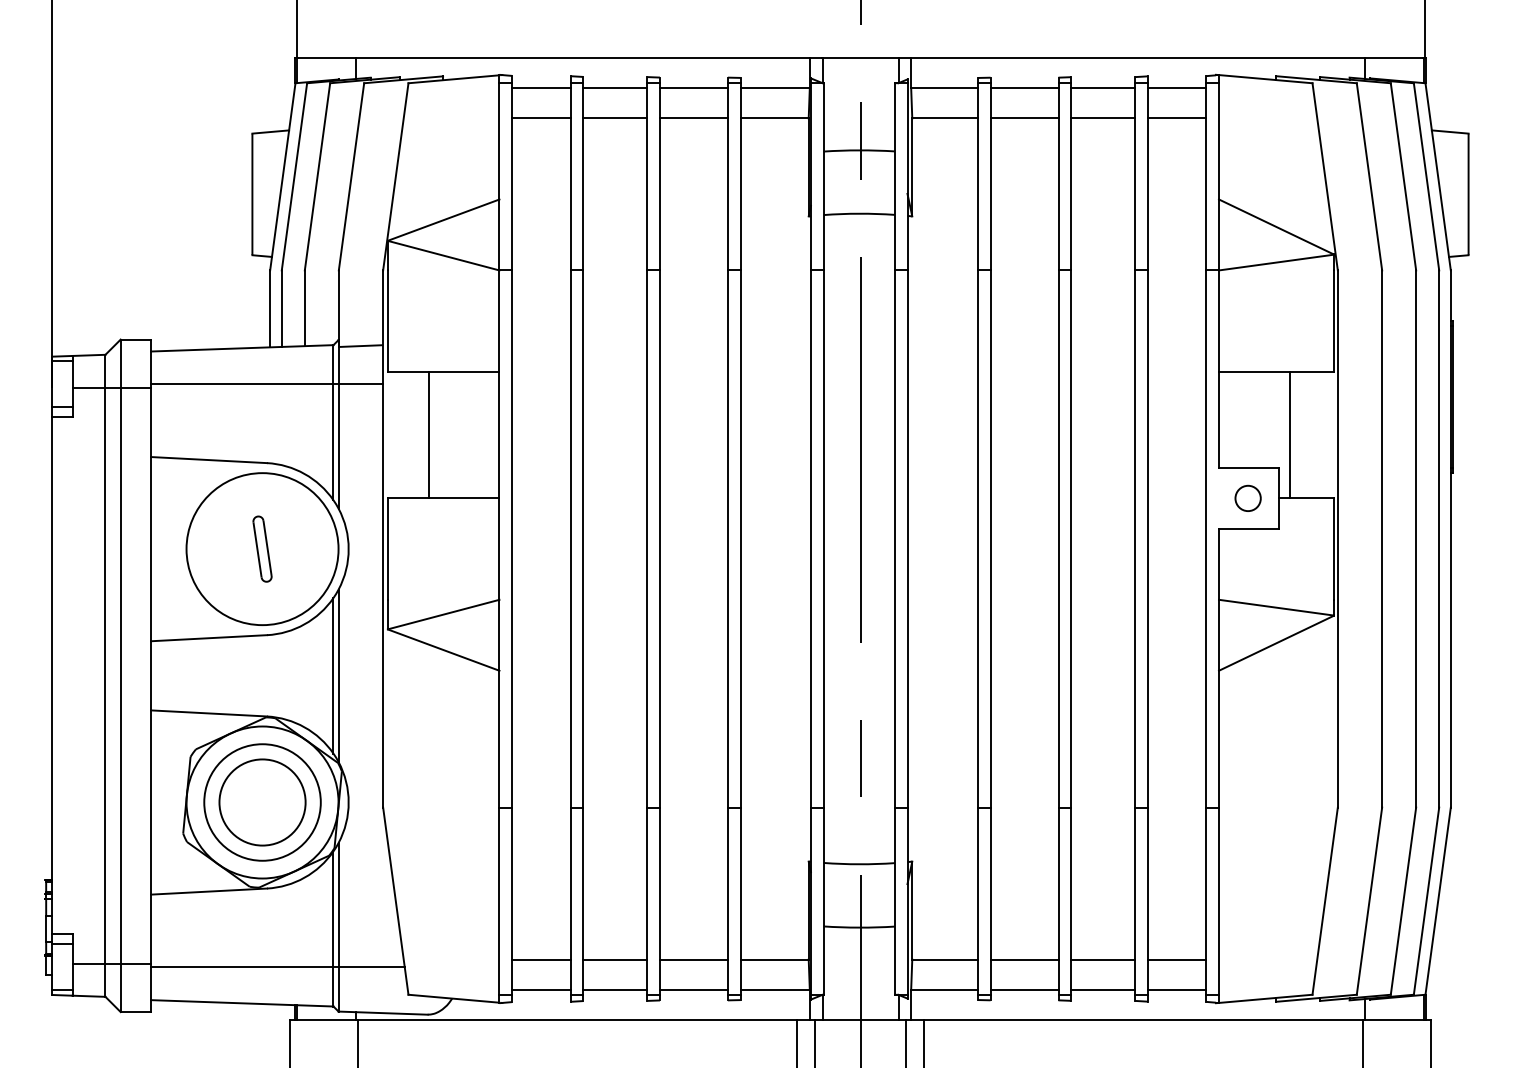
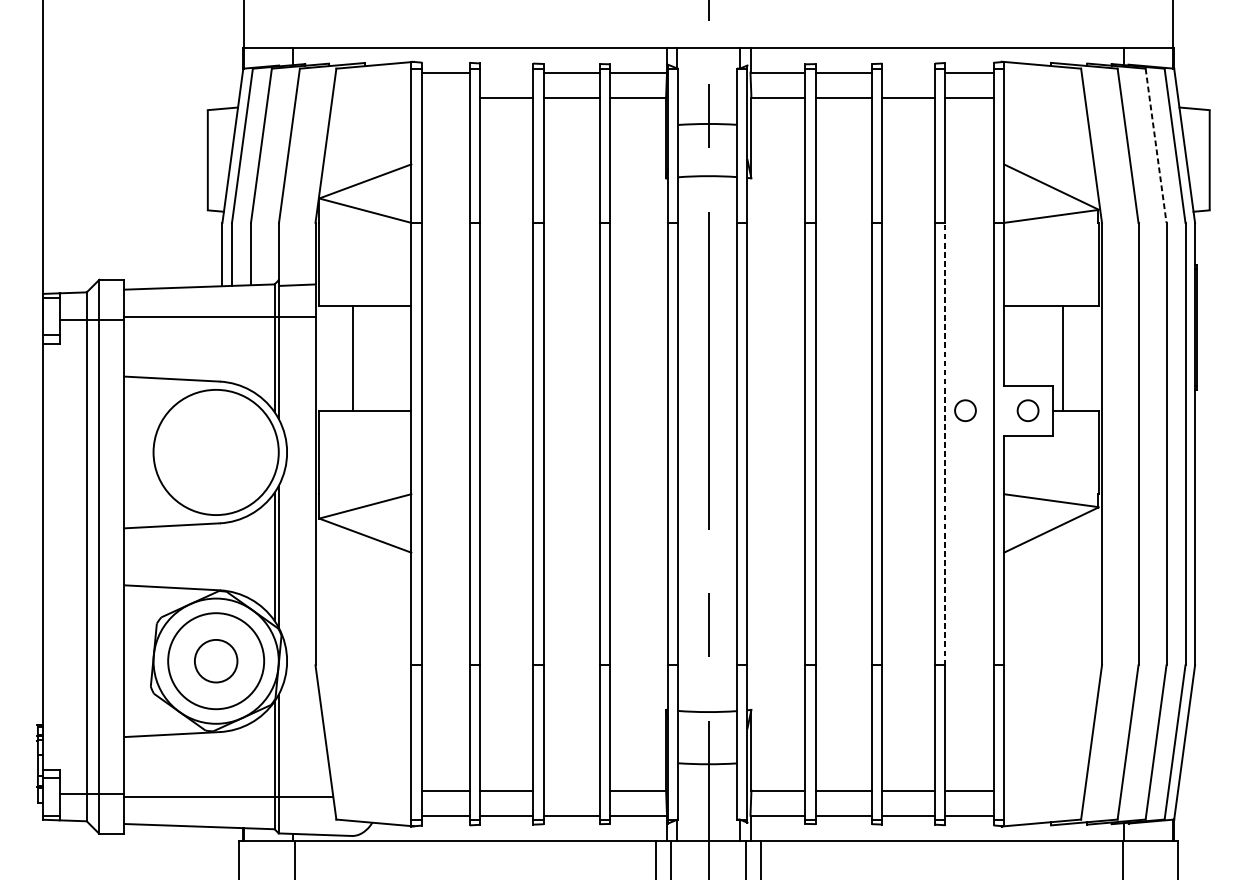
line: (615, 88) -> (506, 72), removed
line: (1103, 88) -> (908, 72), removed
line: (541, 118) -> (445, 97), removed
line: (1403, 177) -> (1156, 146), solid -> dashed
circle: (1171, 497) -> (964, 409), added
line: (1147, 539) -> (945, 444), solid -> dashed
part: (262, 548) -> (216, 451), removed
circle: (262, 802) -> (216, 661), size x0.6
line: (693, 959) -> (571, 790), removed

